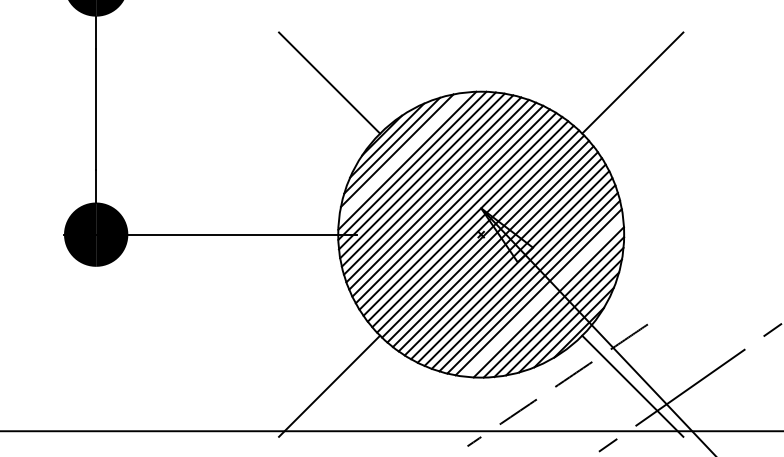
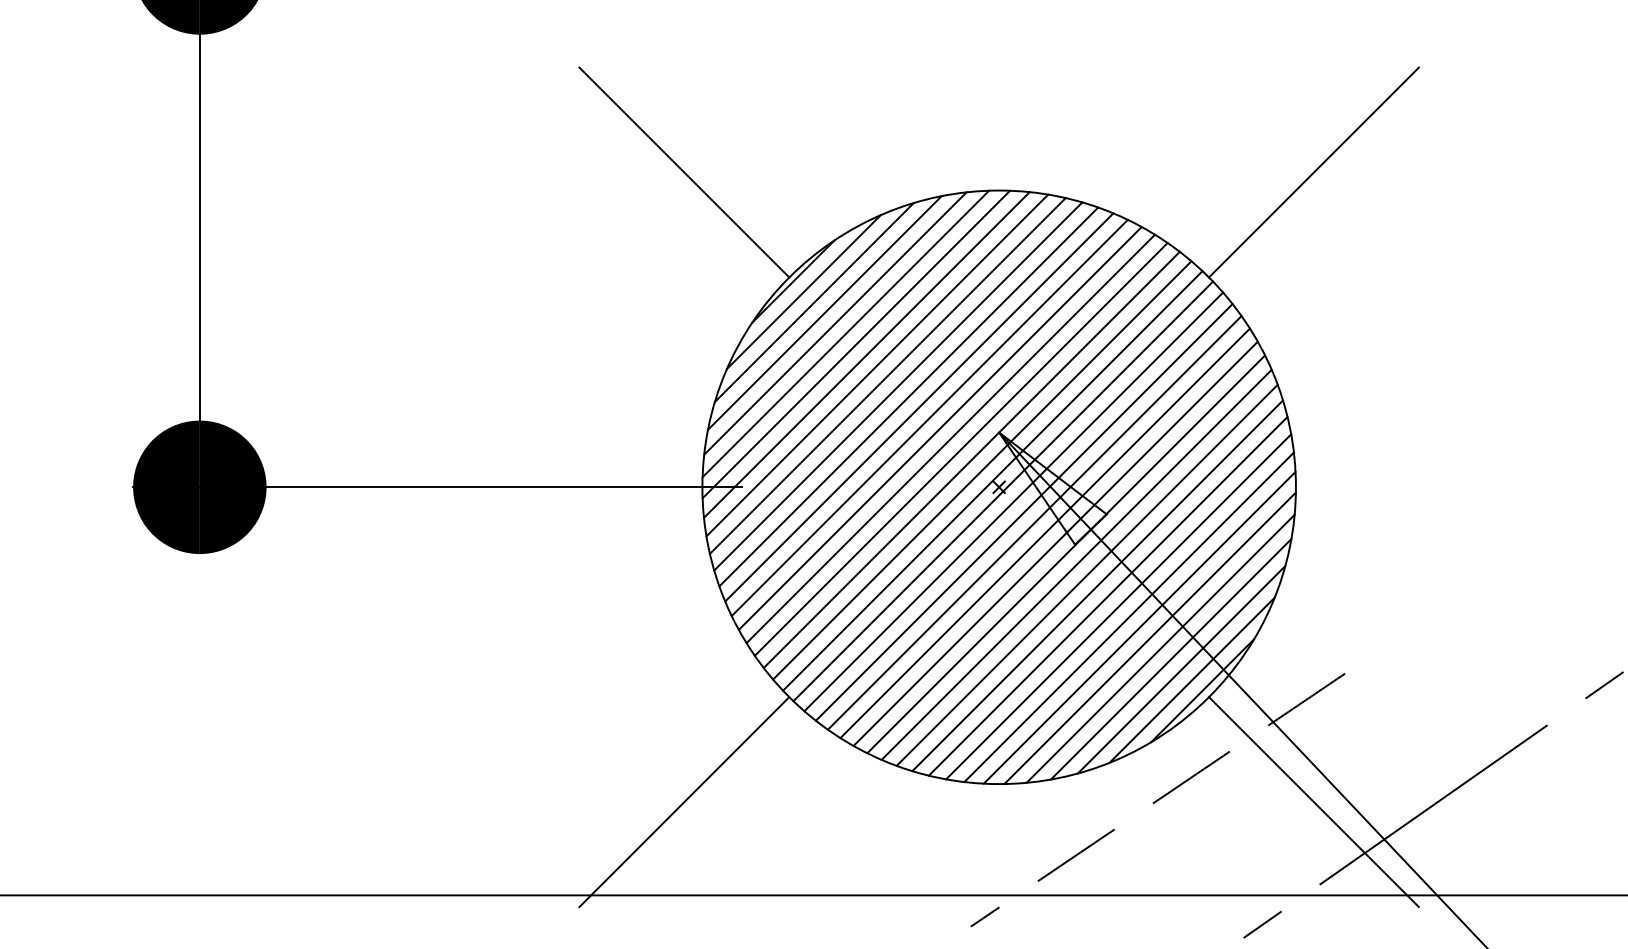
line: (402, 155) -> (835, 322), added
line: (543, 296) -> (1128, 615), added

